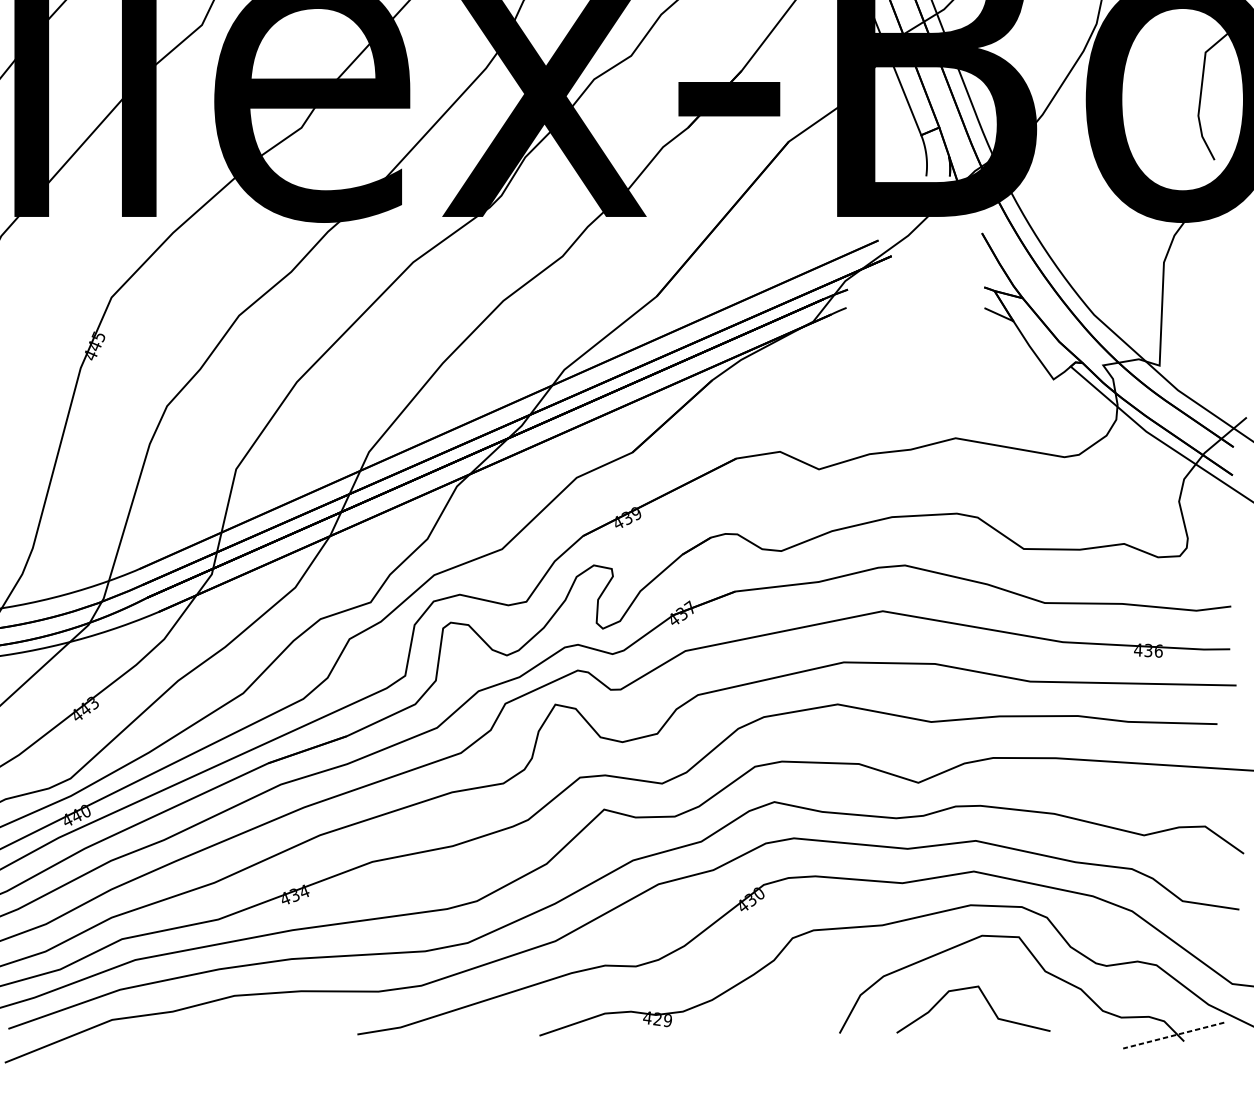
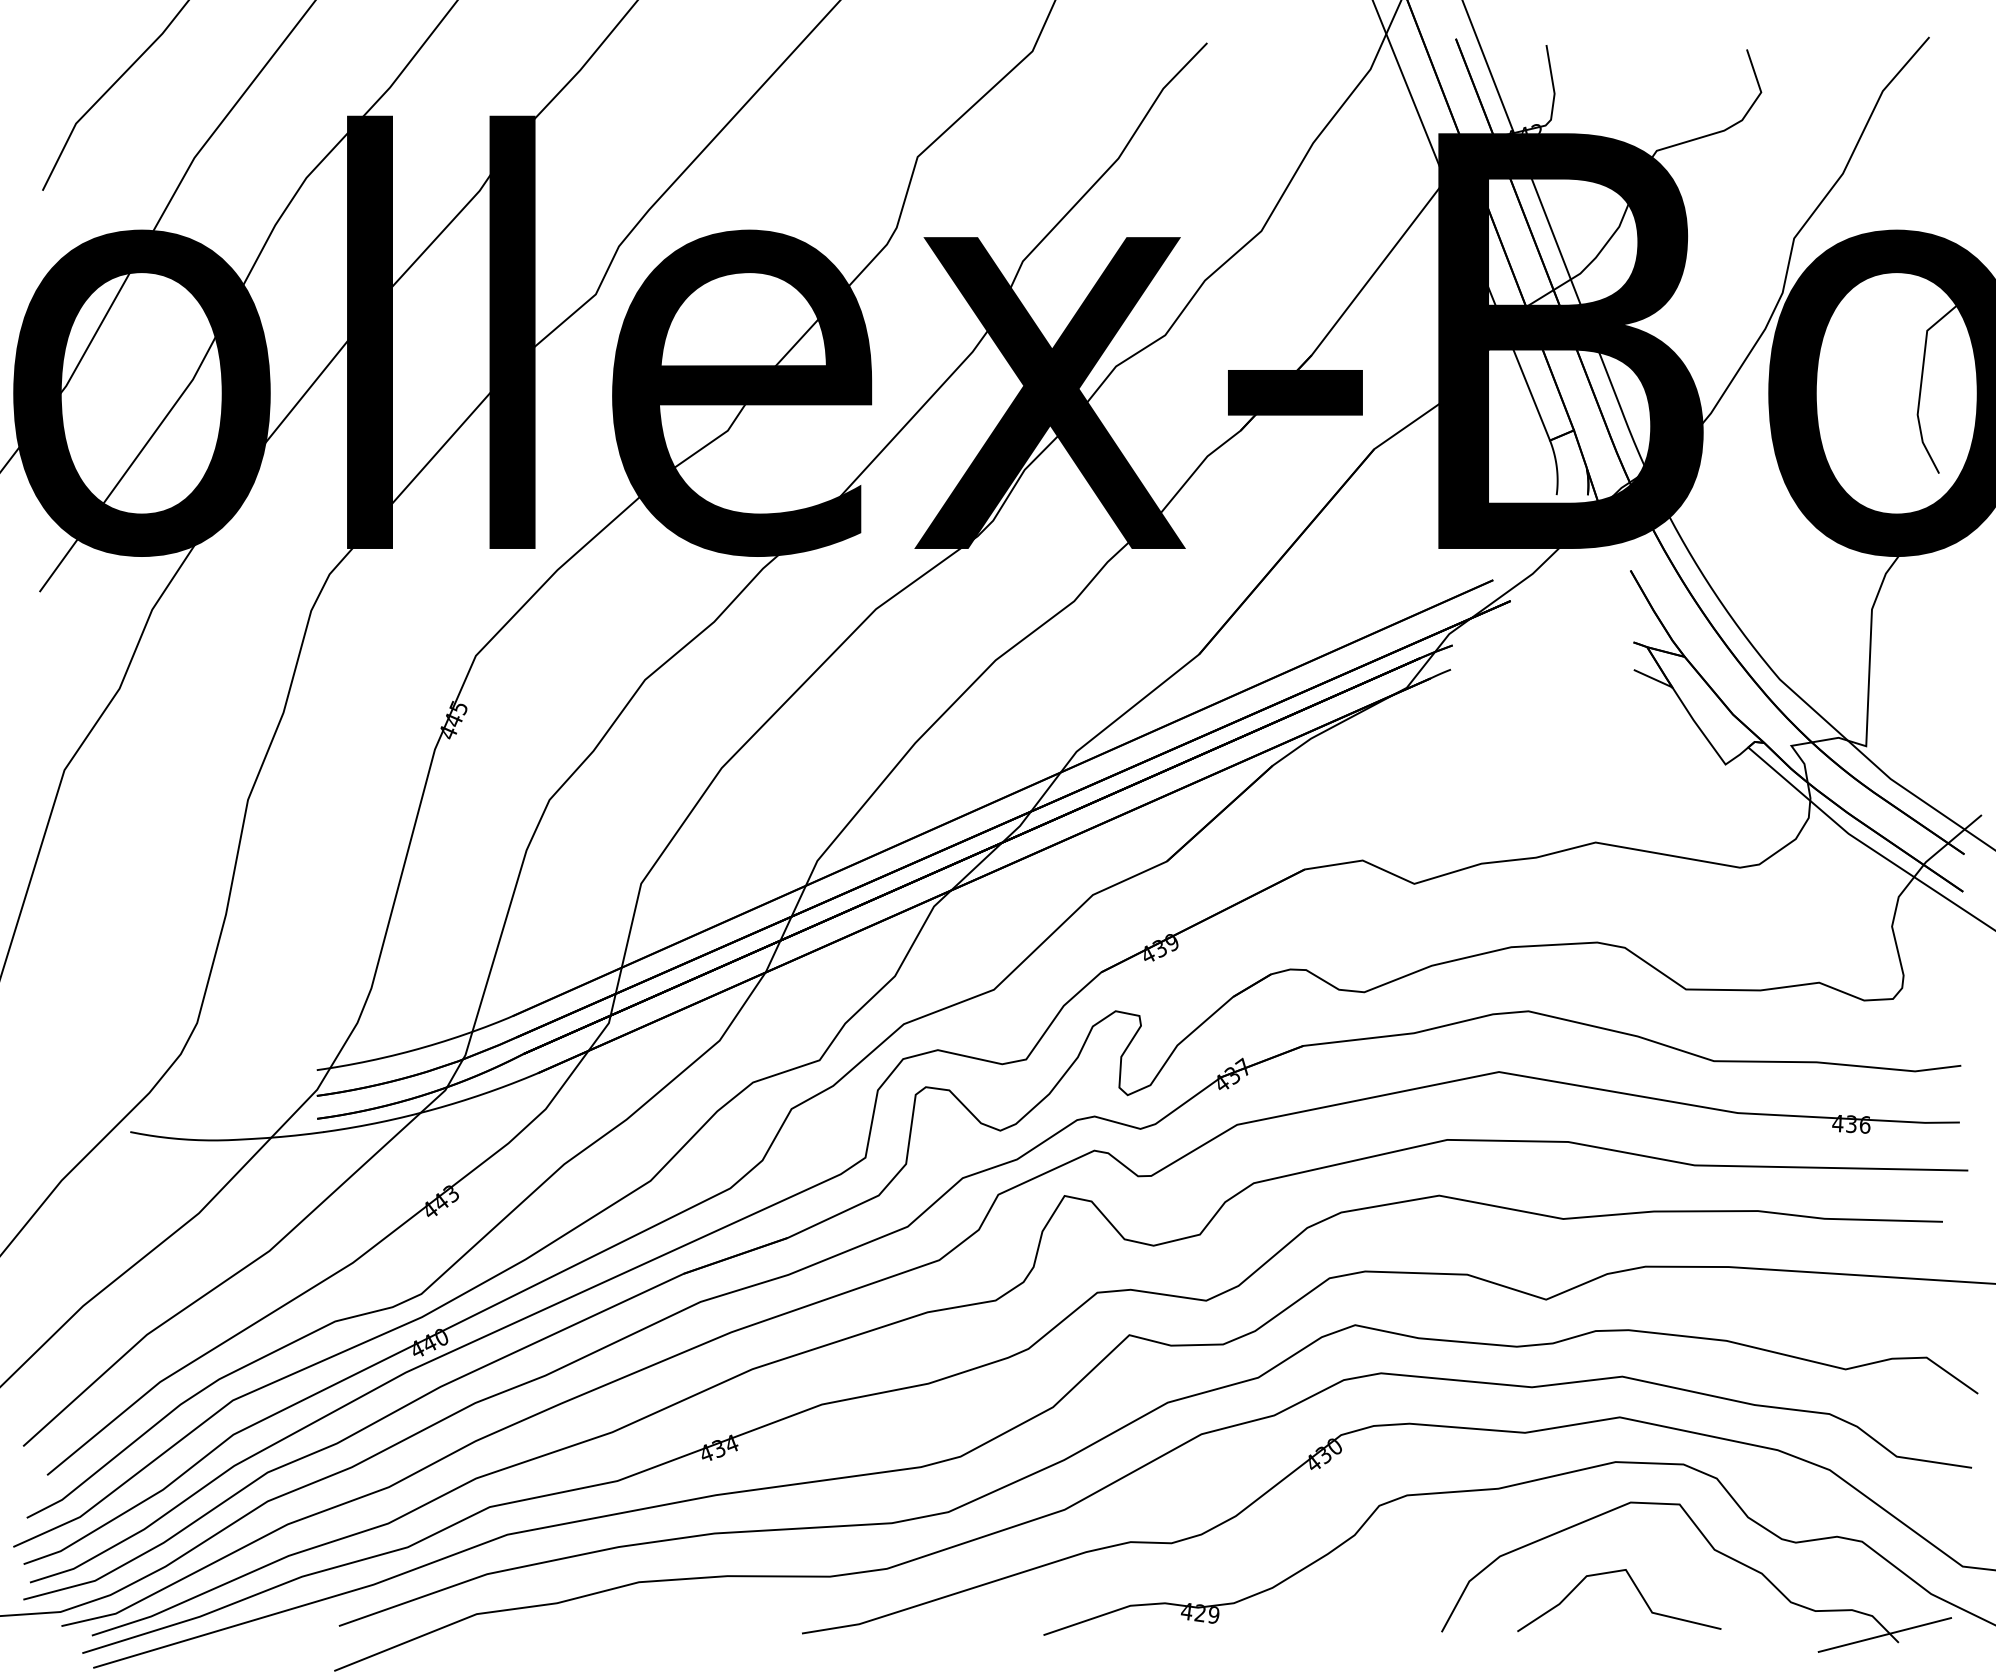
line: (1173, 1035) -> (1884, 1635), dashed -> solid

